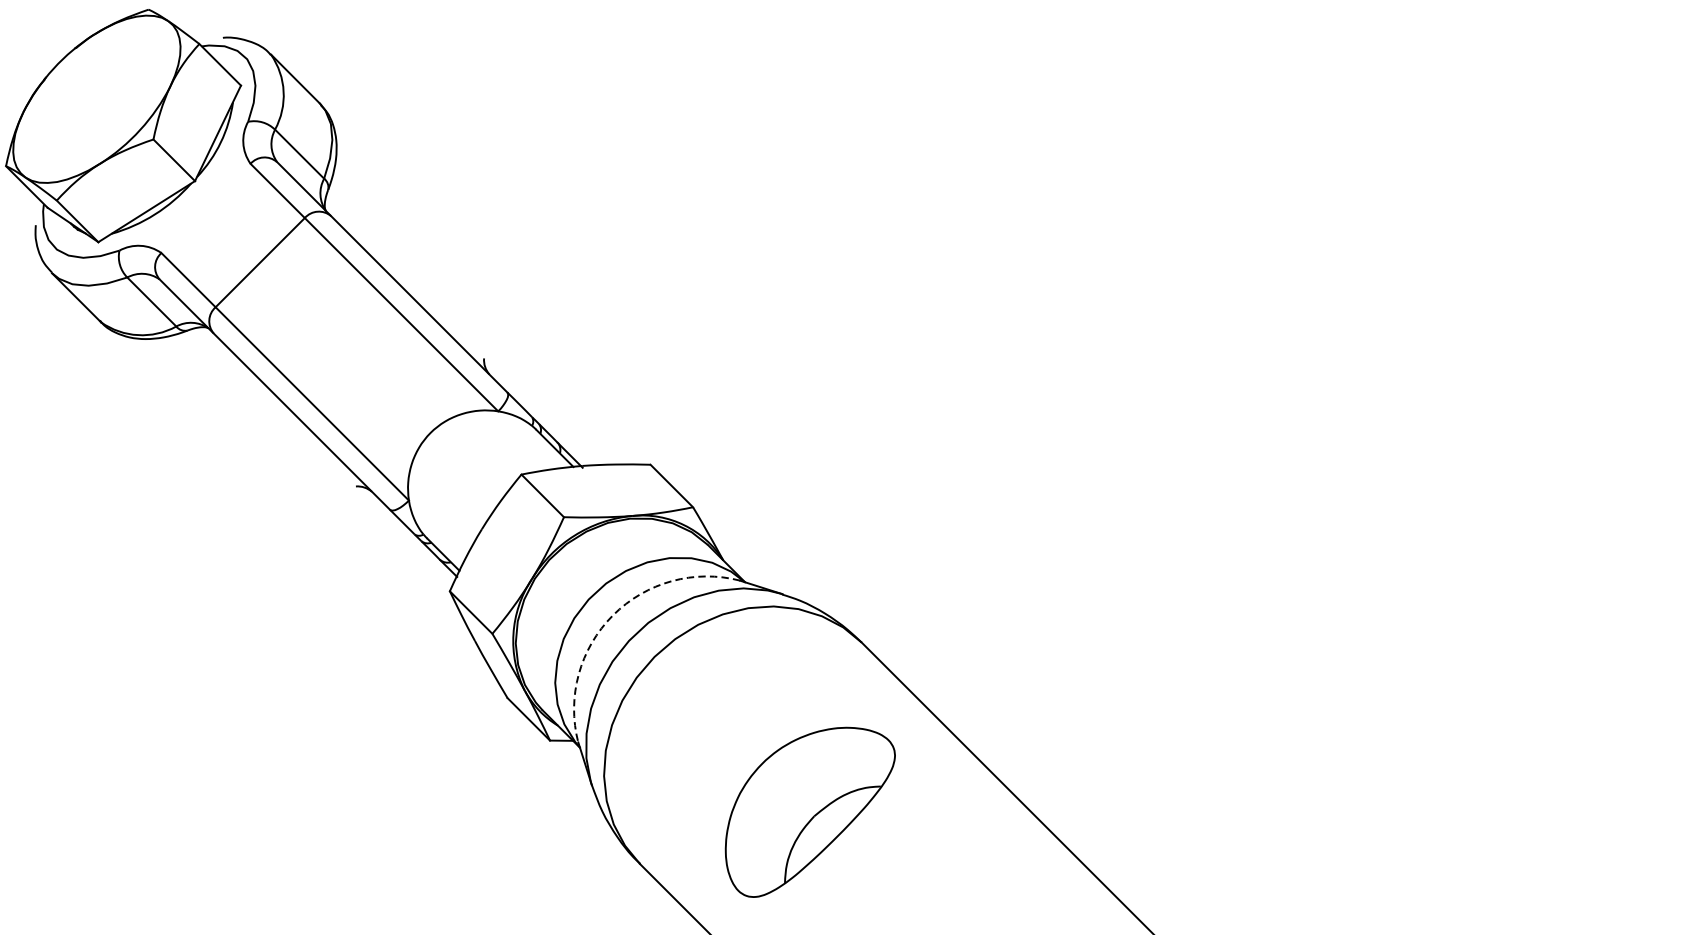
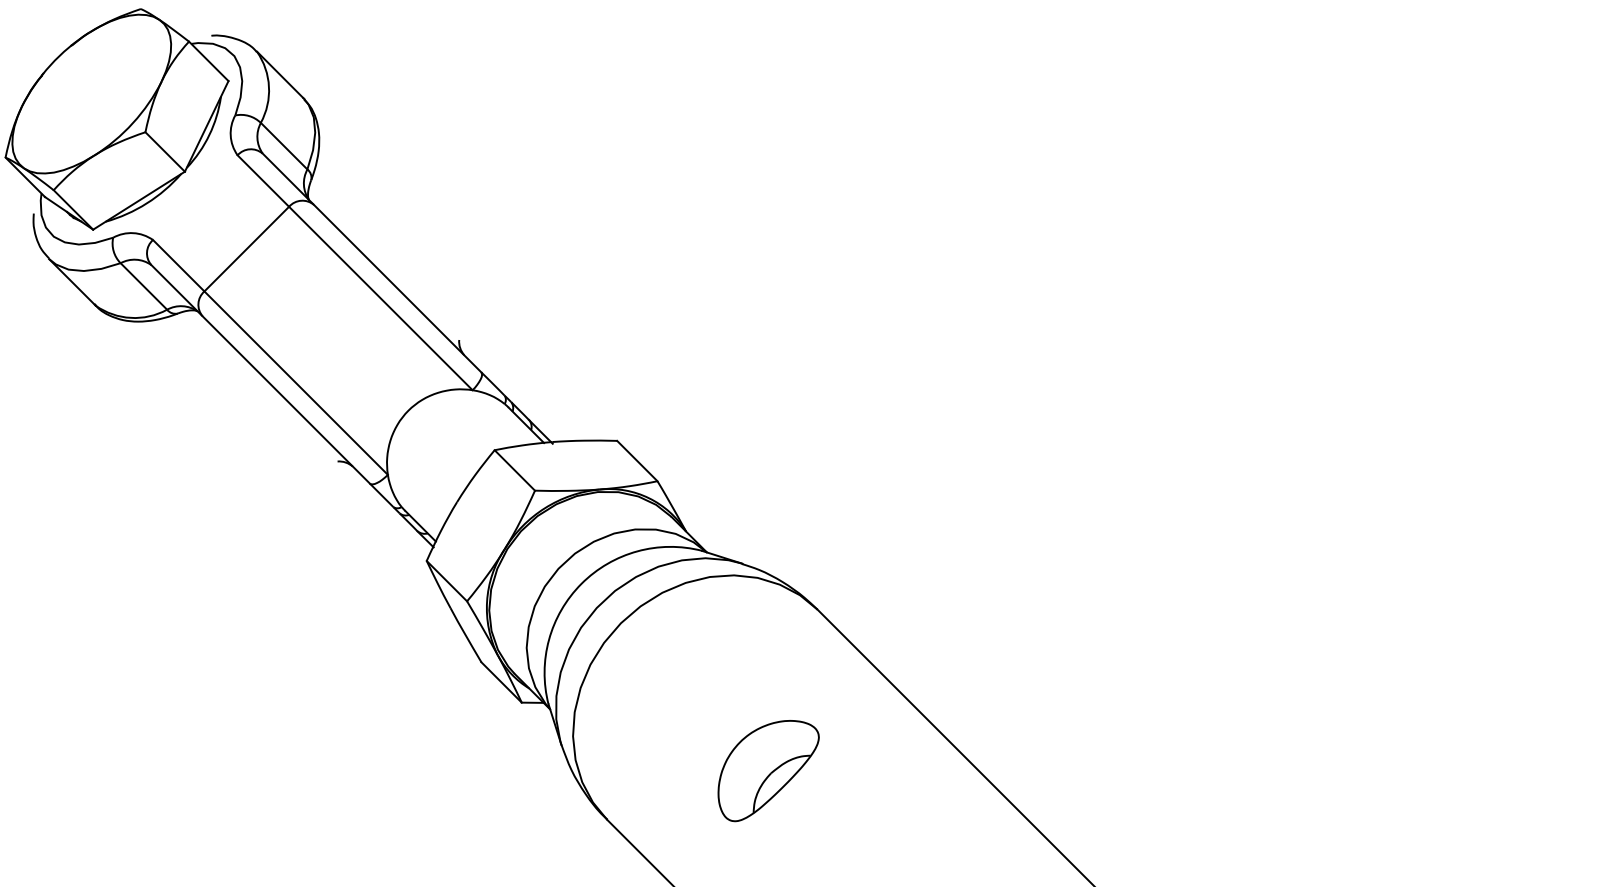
arc: (612, 615) -> (581, 583), dashed -> solid
part: (810, 813) -> (768, 771), size x0.62

